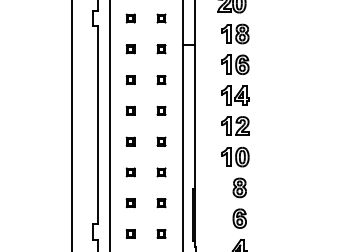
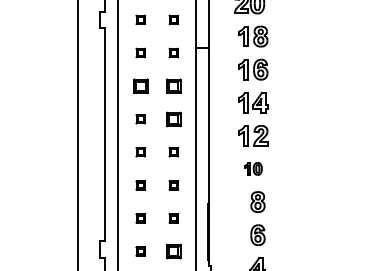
part: (130, 79) -> (140, 85), size x1.6
part: (161, 79) -> (173, 85), size x1.6
part: (161, 110) -> (173, 118), size x1.6
part: (235, 156) -> (253, 168), size x0.6
part: (161, 233) -> (173, 251), size x1.6

